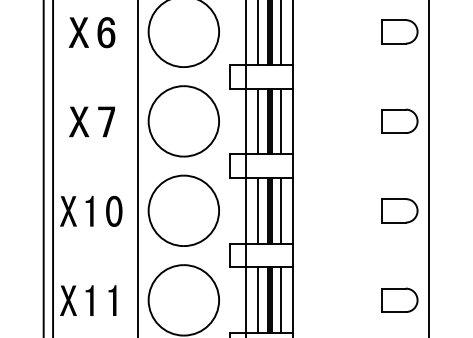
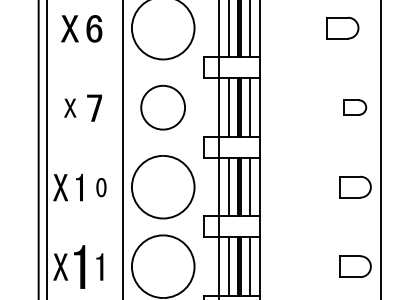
part: (399, 31) -> (342, 27), moved
part: (399, 120) -> (354, 106), size x0.7
part: (79, 121) -> (70, 107), size x0.7
part: (183, 121) -> (162, 107), size x0.7
part: (114, 210) -> (101, 186), size x0.7
part: (89, 300) -> (79, 266), size x1.6

